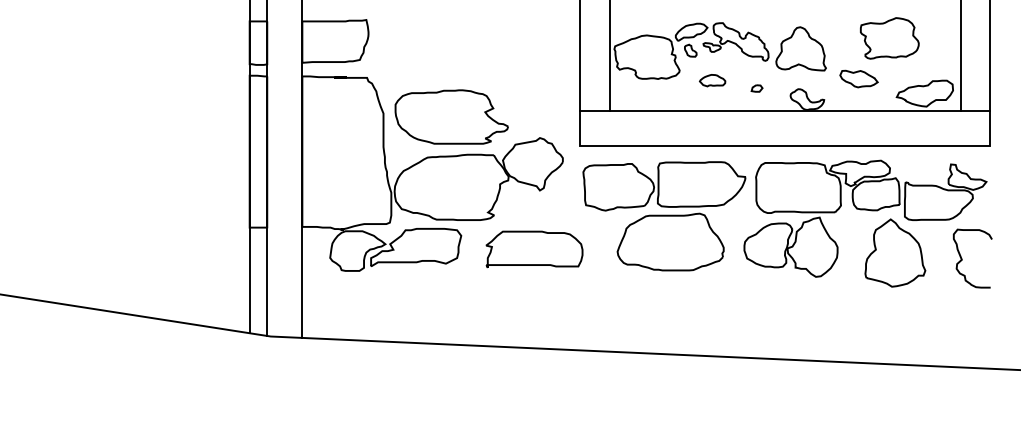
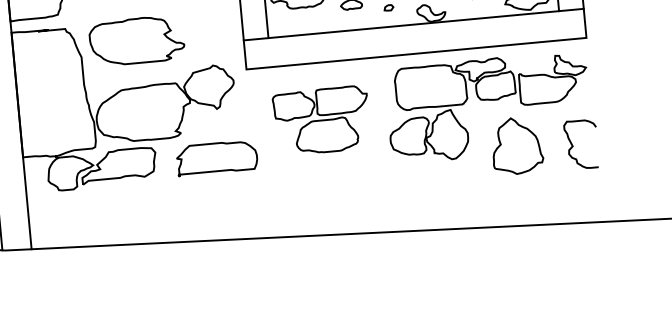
part: (451, 116) -> (136, 40), moved
part: (664, 216) -> (322, 120), size x0.7
part: (895, 252) -> (517, 145), moved
curve: (962, 258) -> (573, 145), moved

